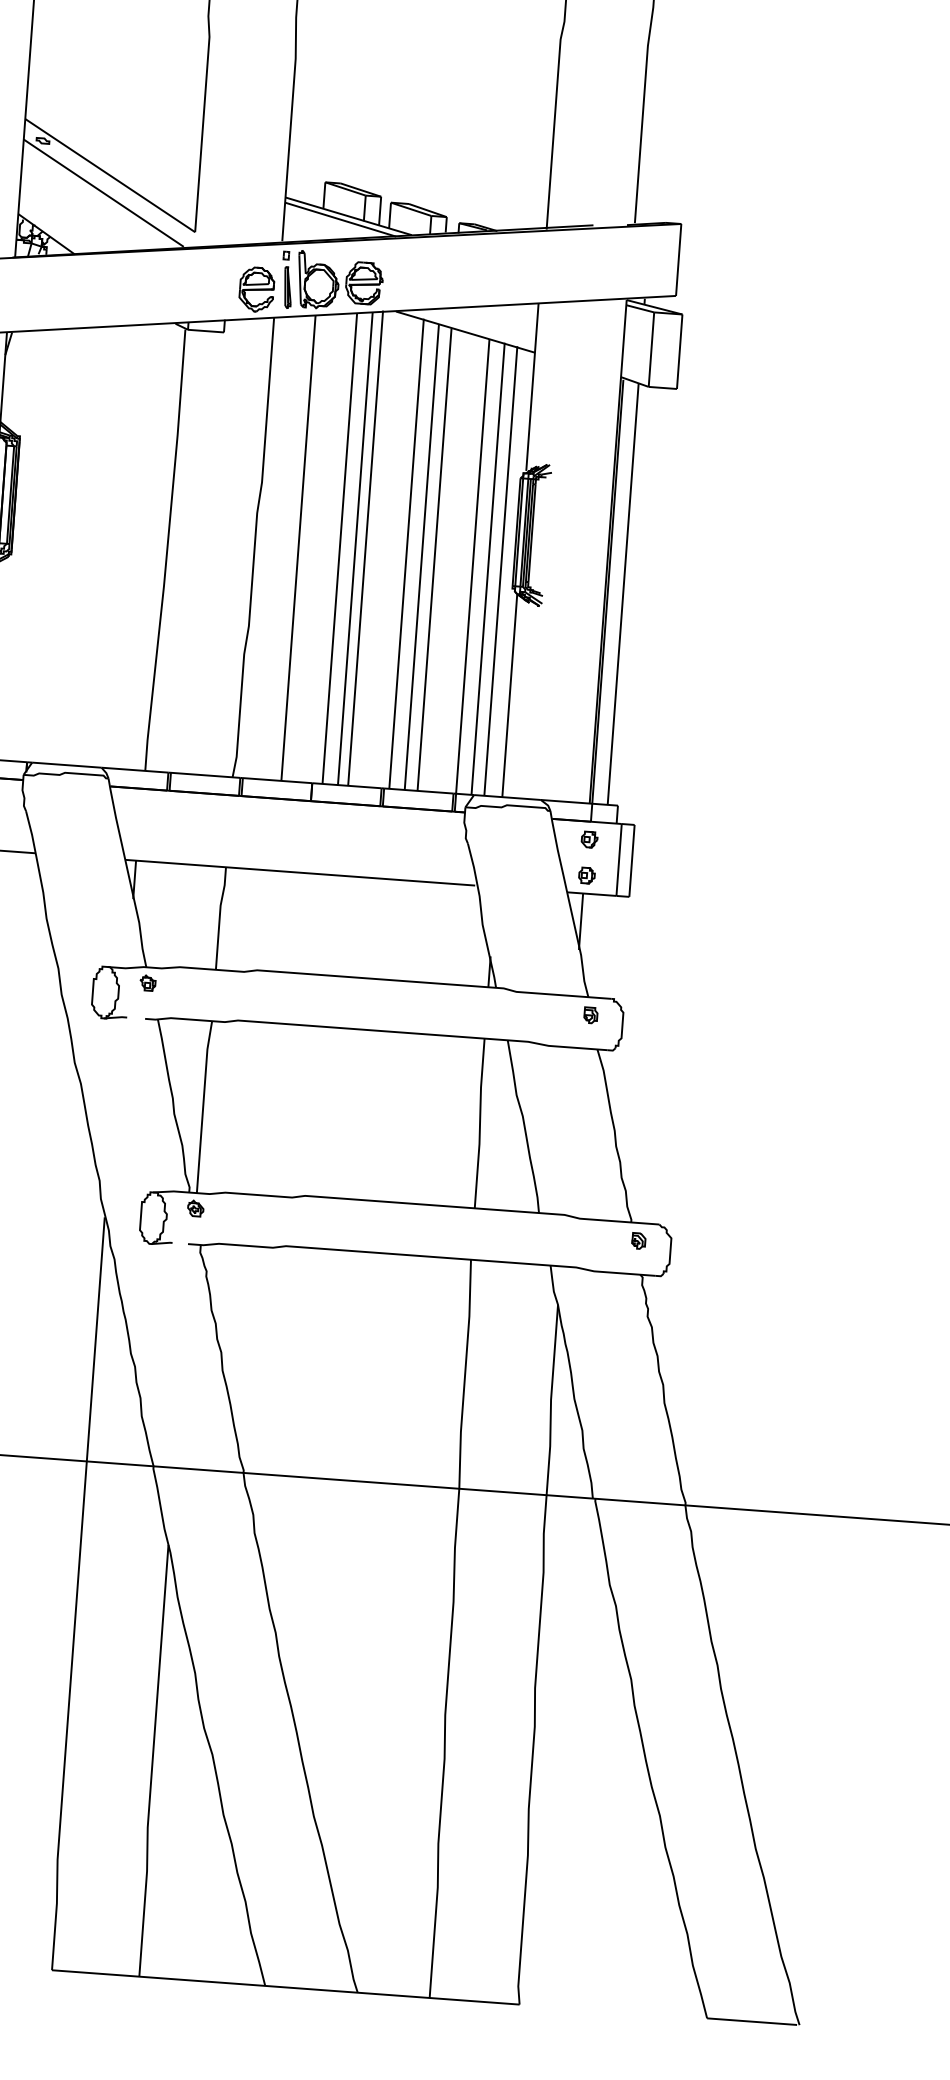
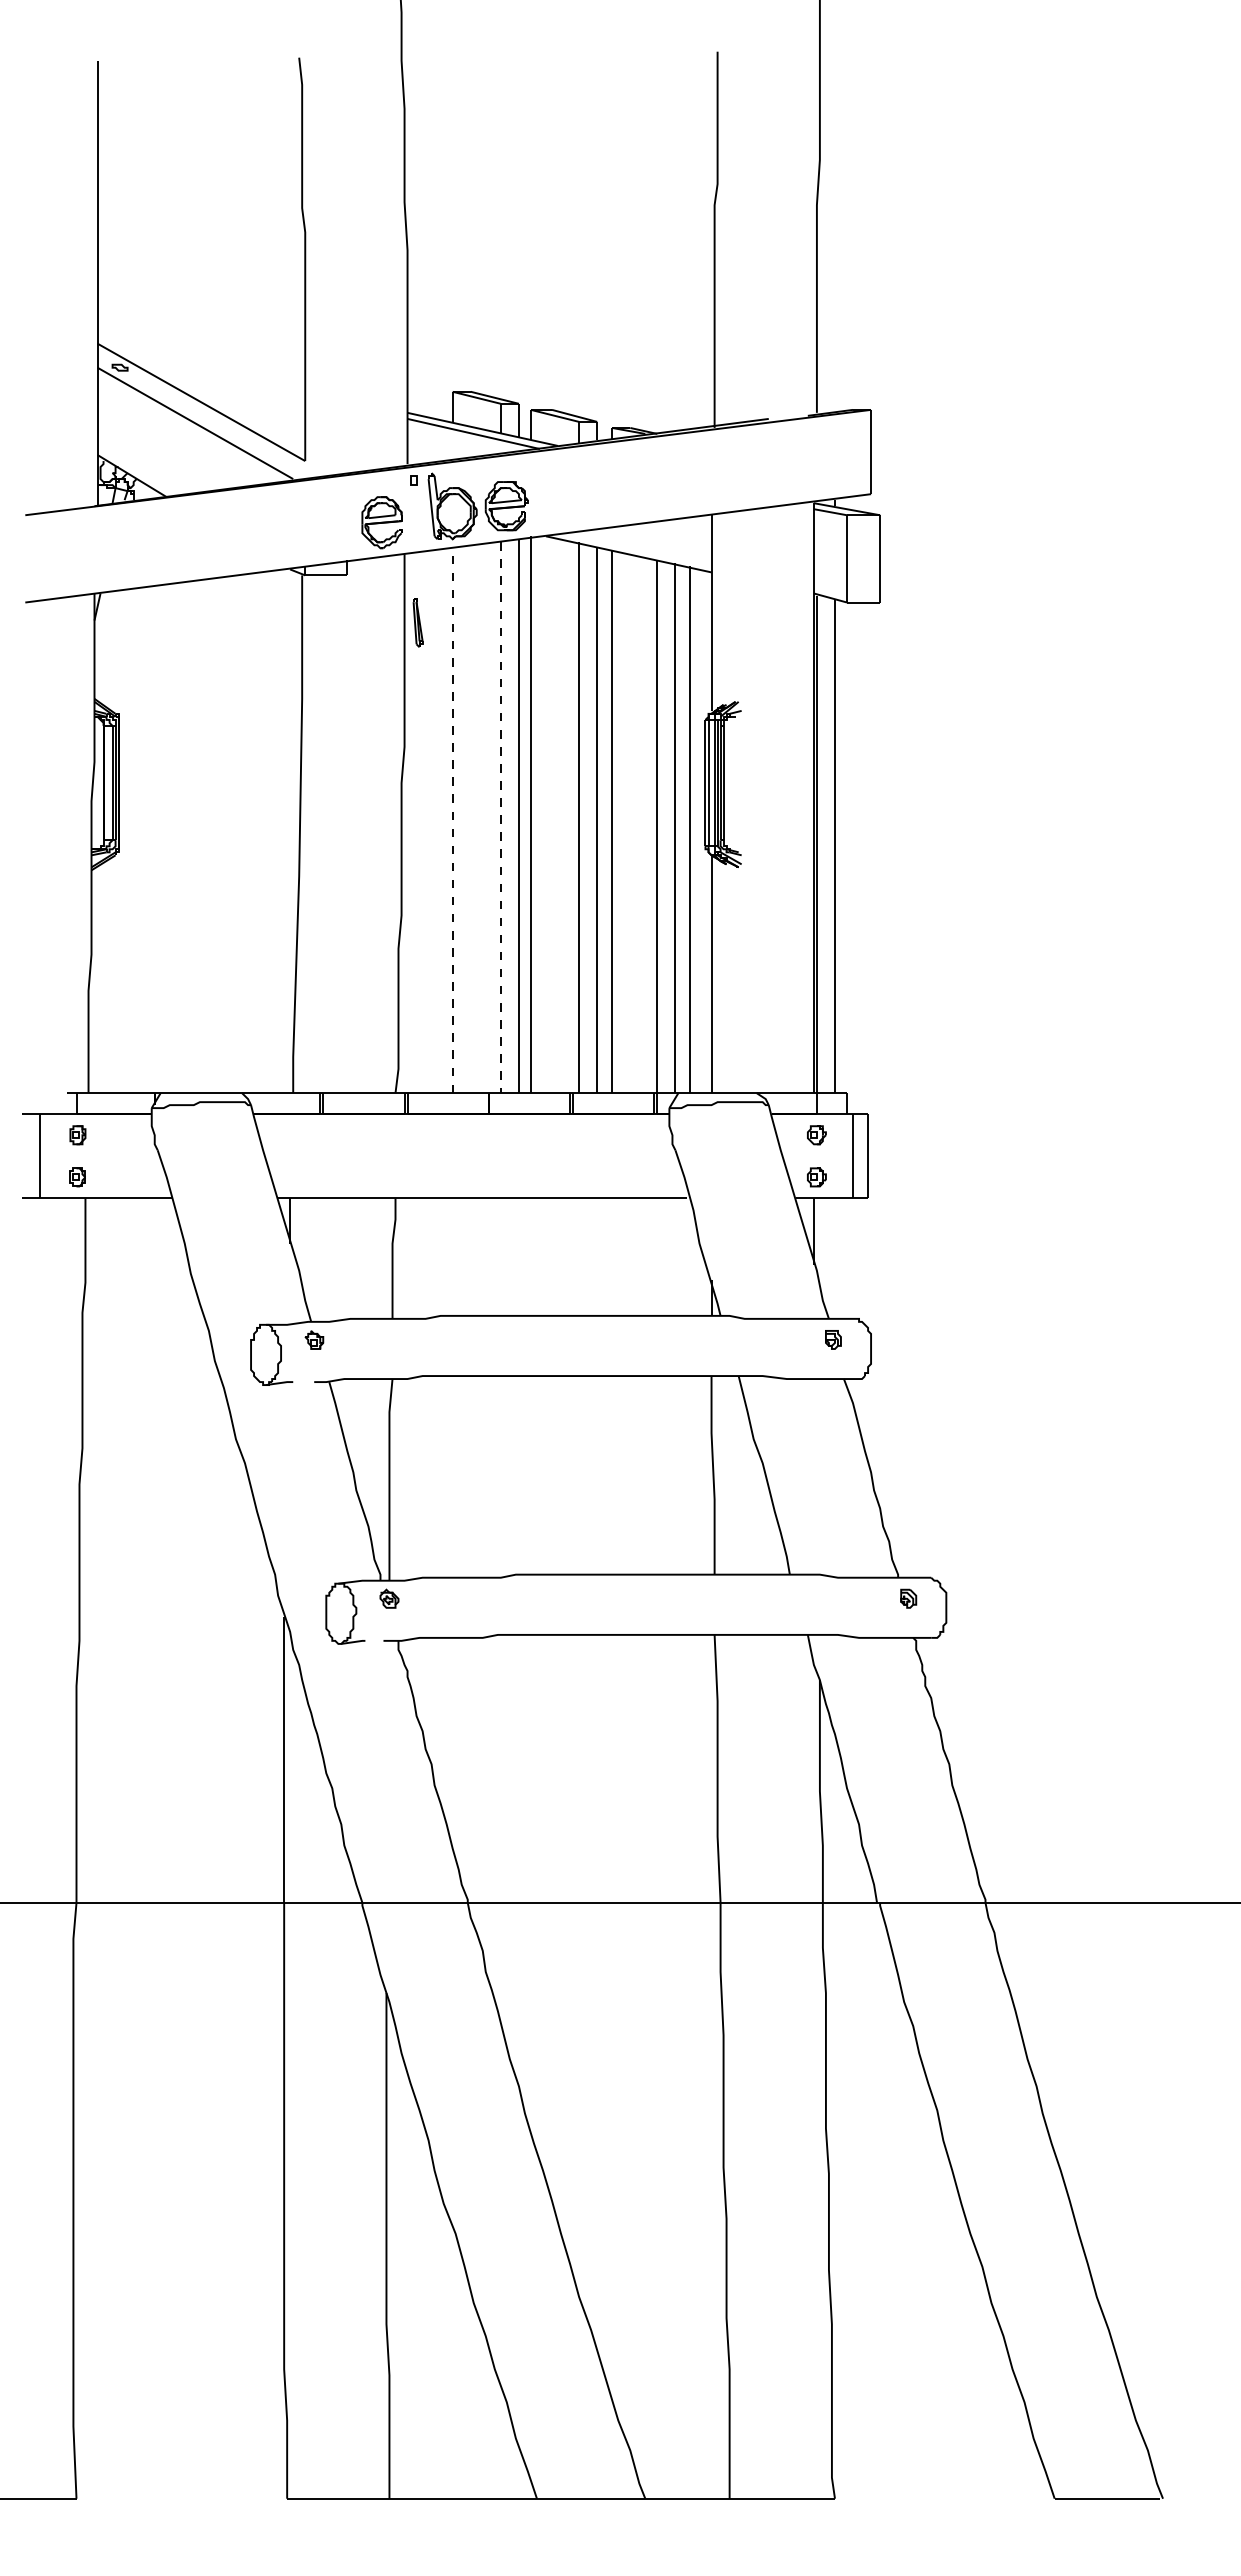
part: (287, 287) -> (417, 622), moved
line: (298, 548) -> (452, 820), solid -> dashed
line: (339, 549) -> (500, 818), solid -> dashed

